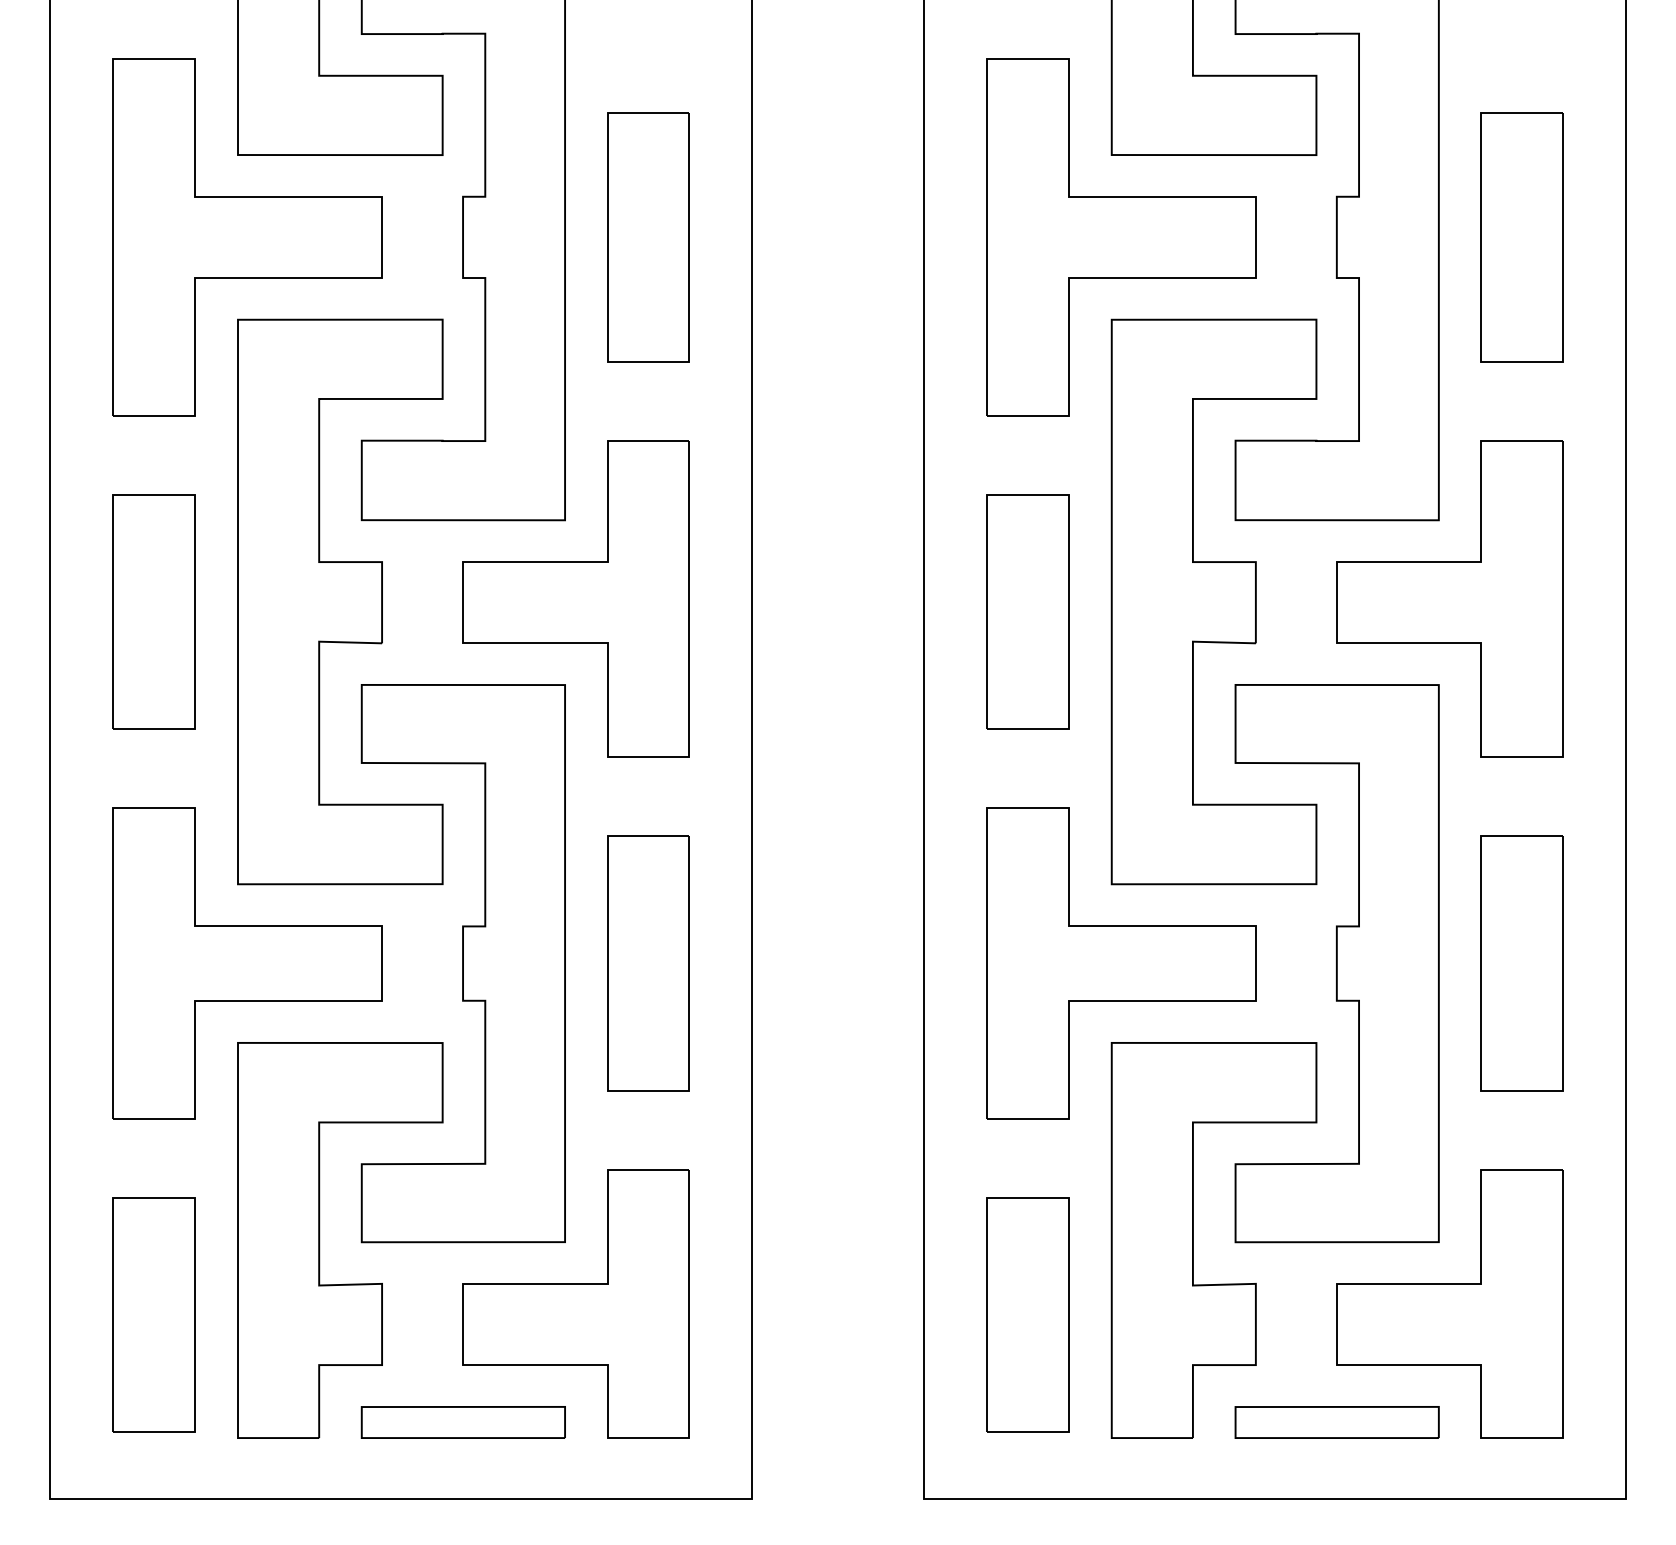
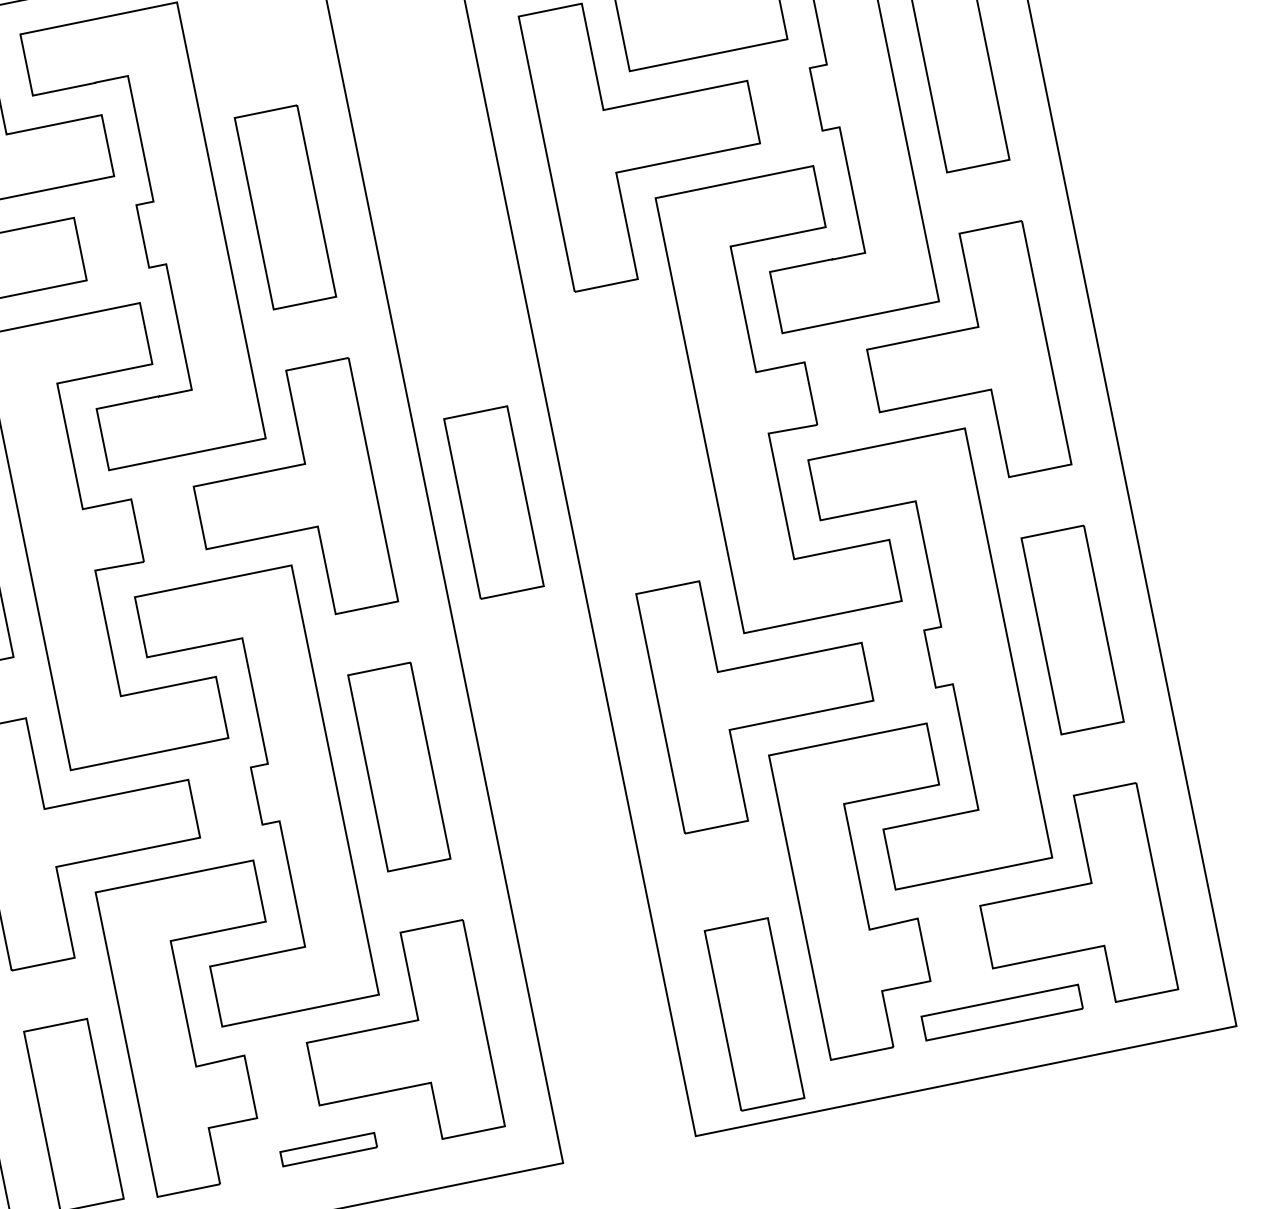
part: (1027, 611) -> (493, 502), moved
part: (1027, 1314) -> (754, 1014), moved
part: (462, 1422) -> (328, 1149), size x0.6

